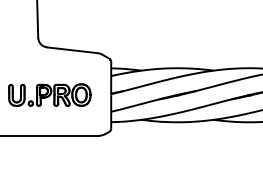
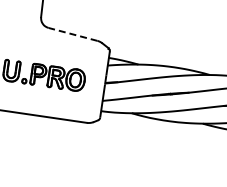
line: (71, 50) -> (72, 34), solid -> dashed

